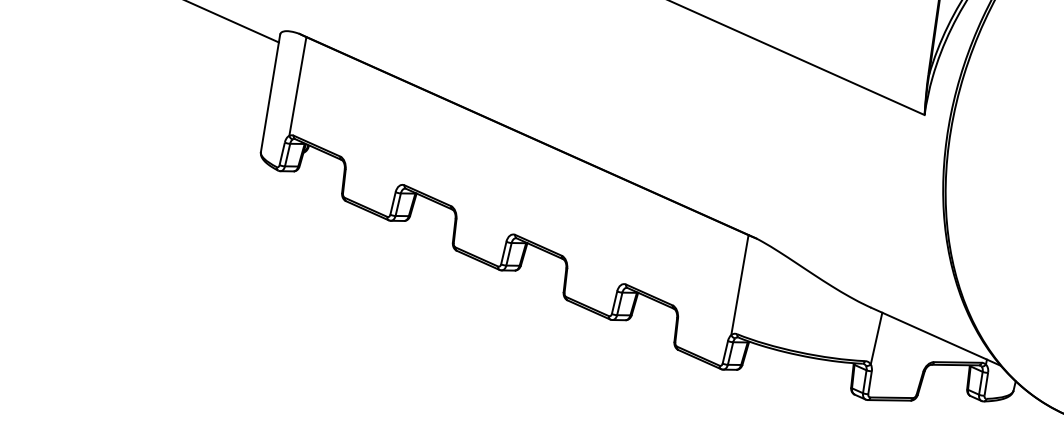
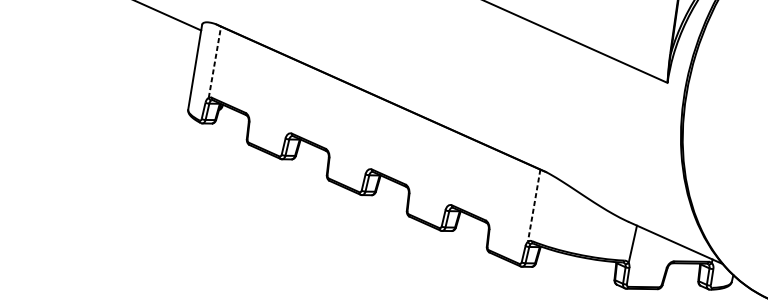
line: (297, 86) -> (214, 62), solid -> dashed
line: (739, 285) -> (533, 205), solid -> dashed

